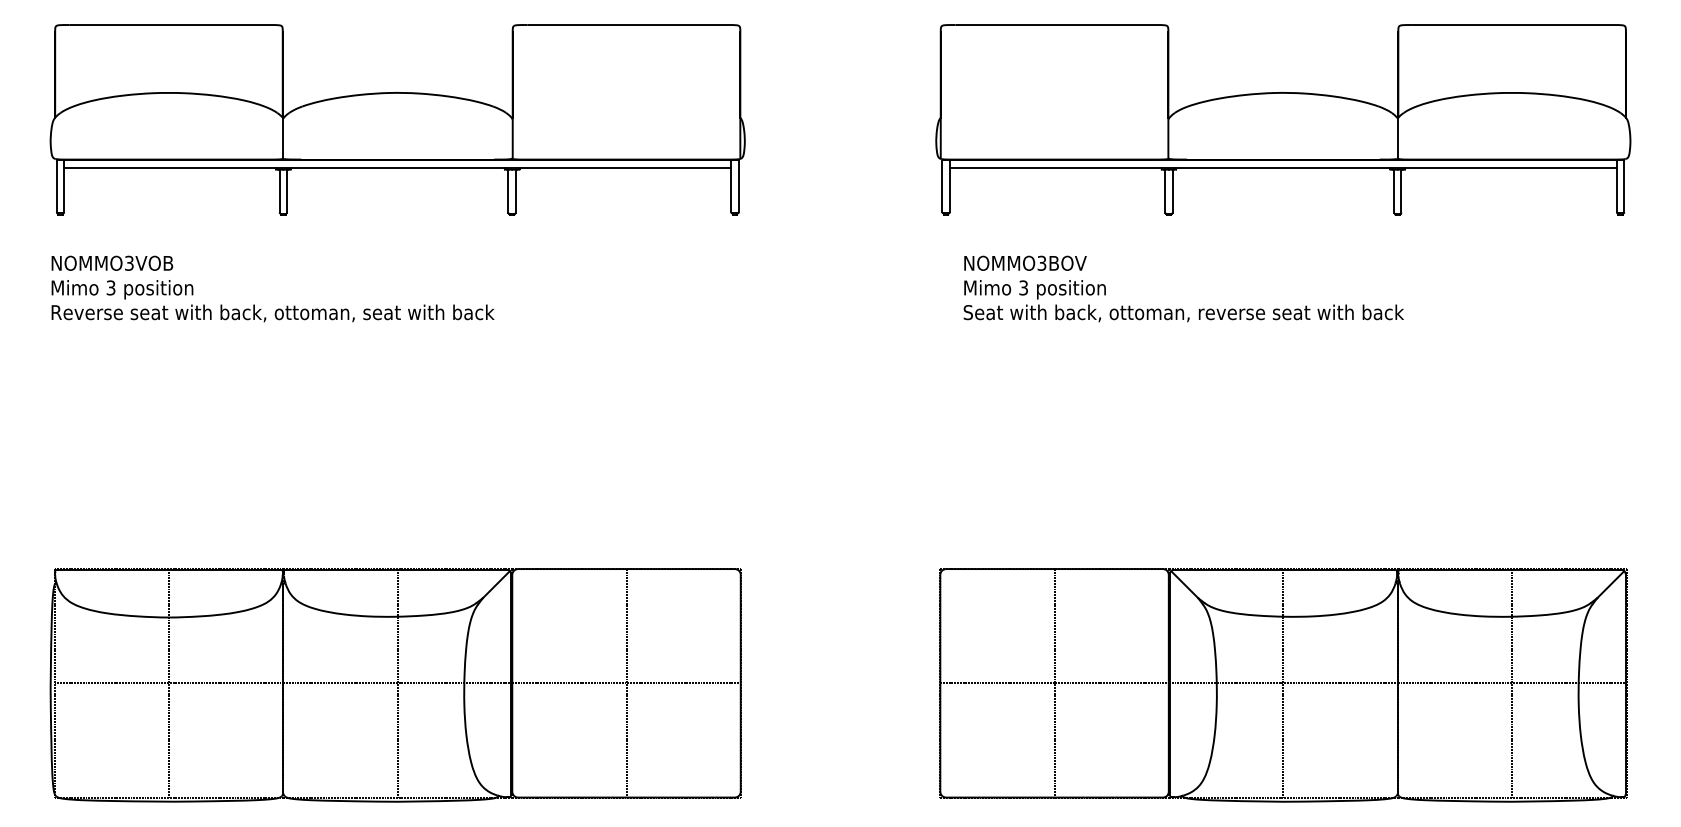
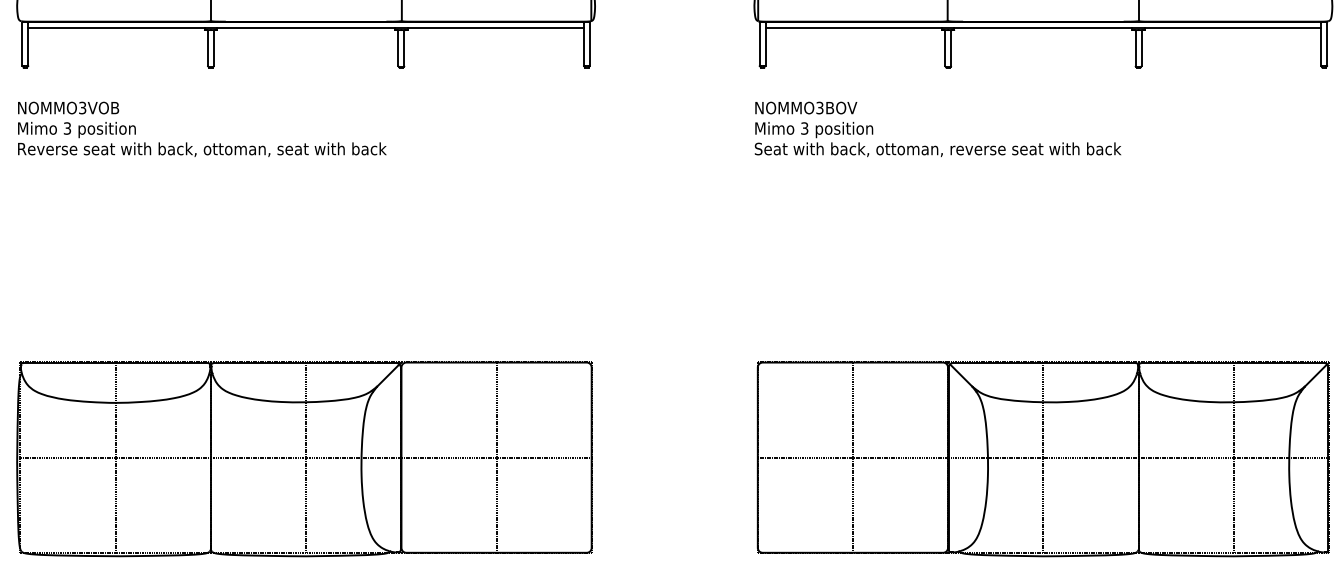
text: (1183, 288) -> (937, 129), moved

